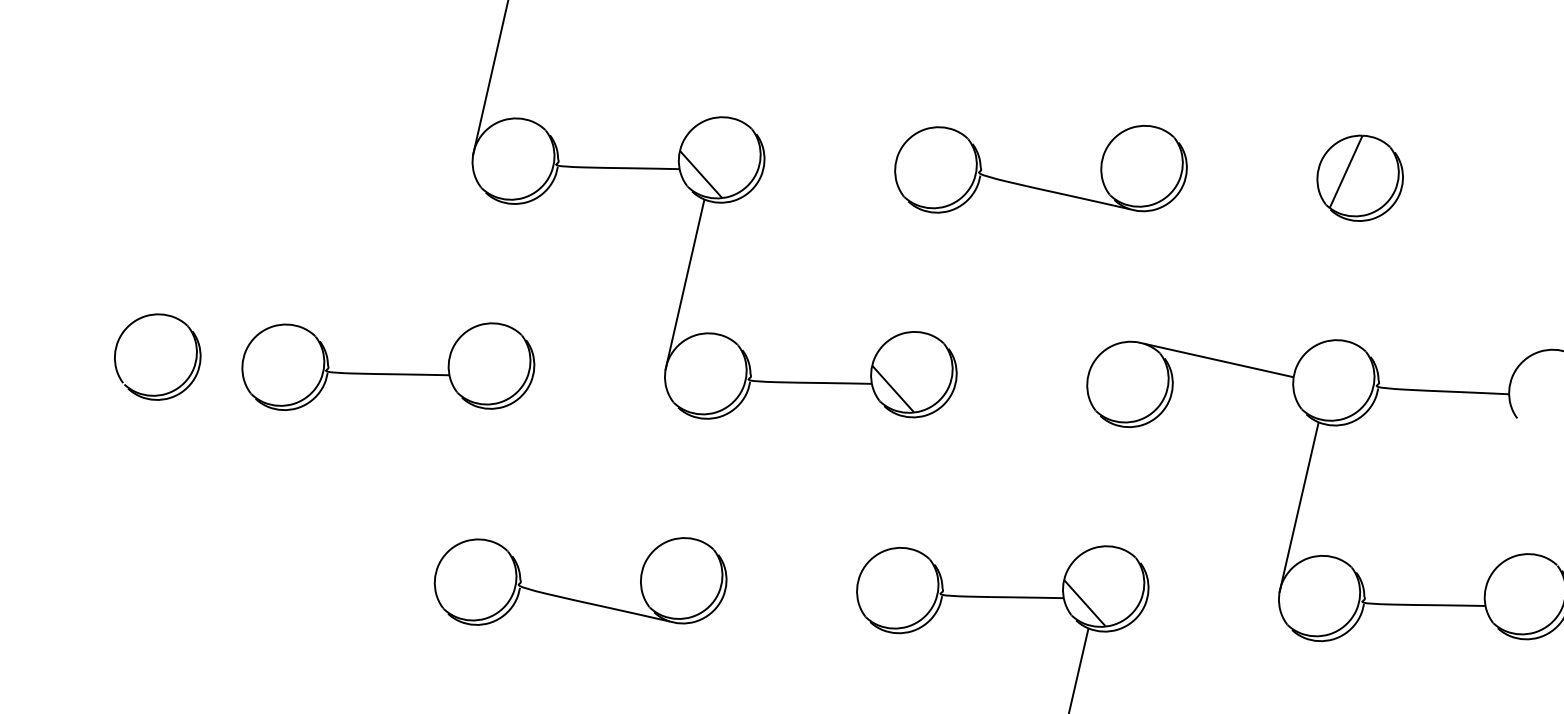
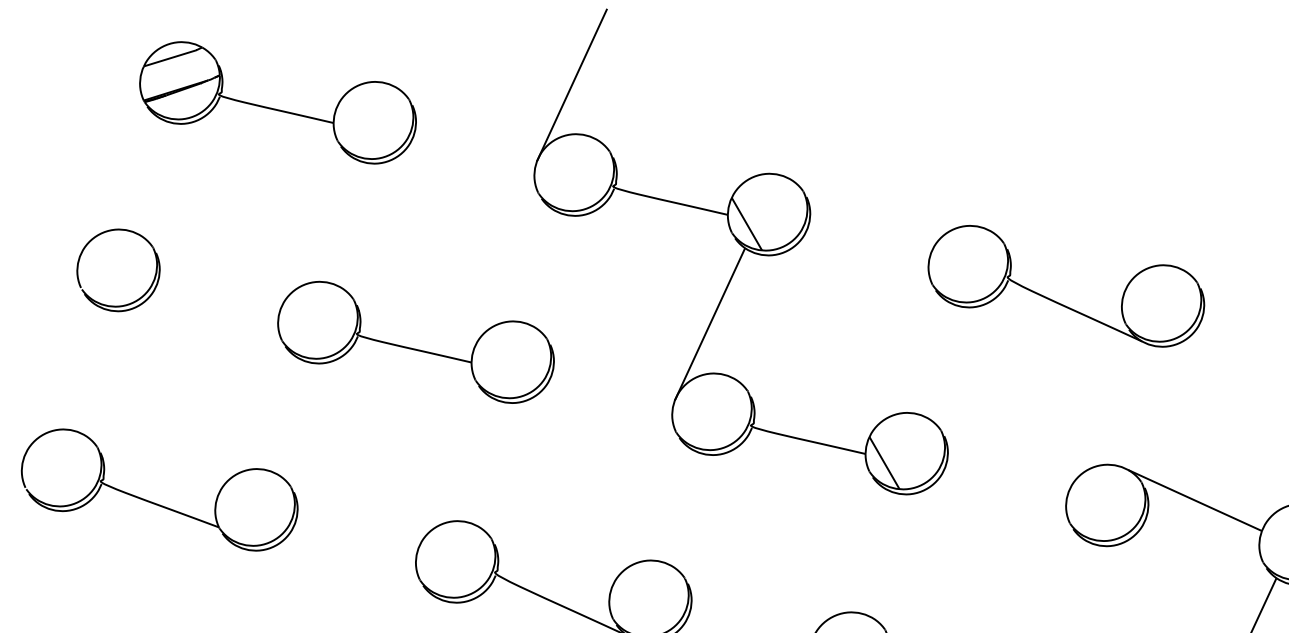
part: (195, 158) -> (276, 109), added
part: (179, 385) -> (133, 301), moved
part: (155, 586) -> (154, 502), added

